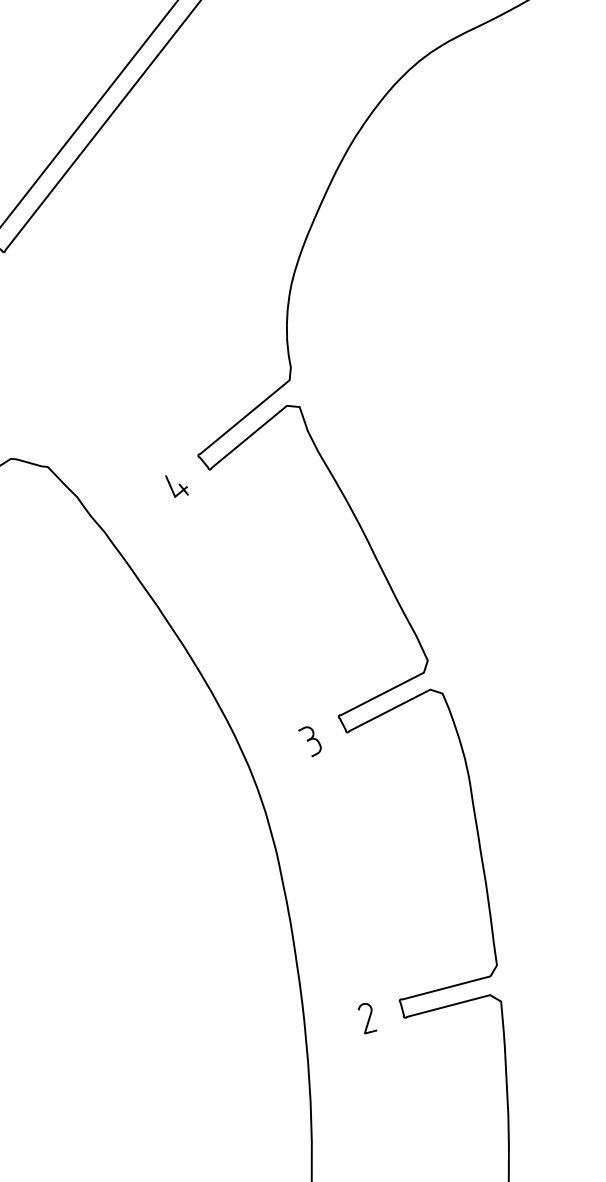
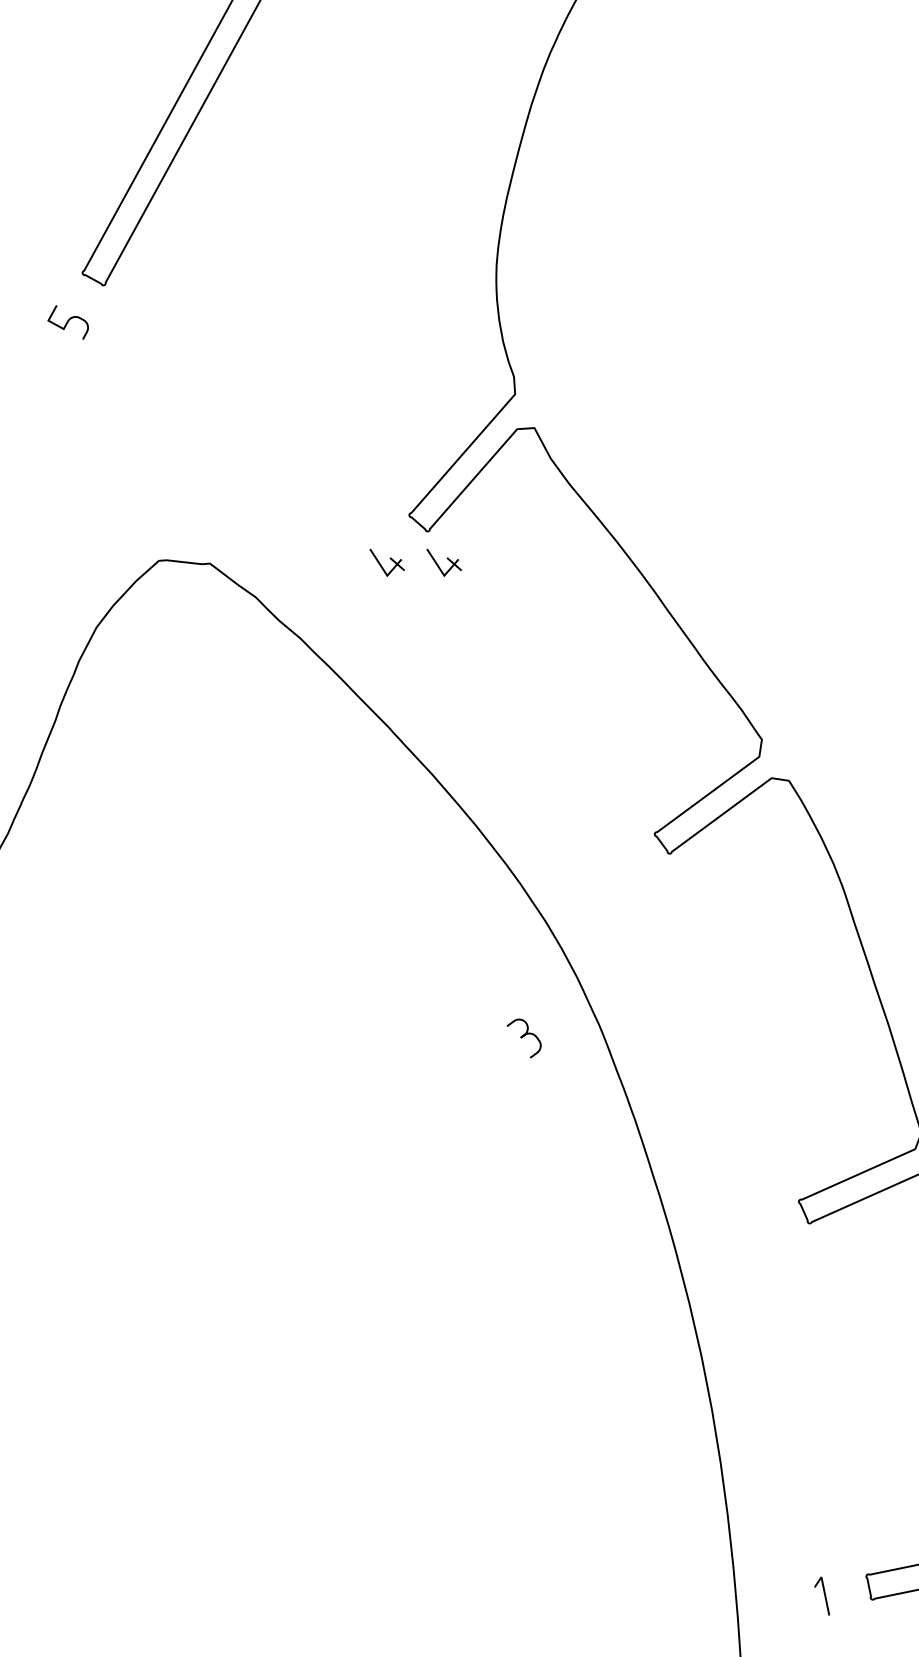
part: (217, 493) -> (443, 562), added
curve: (309, 740) -> (523, 1037), moved
curve: (368, 1019) -> (761, 1233), removed

